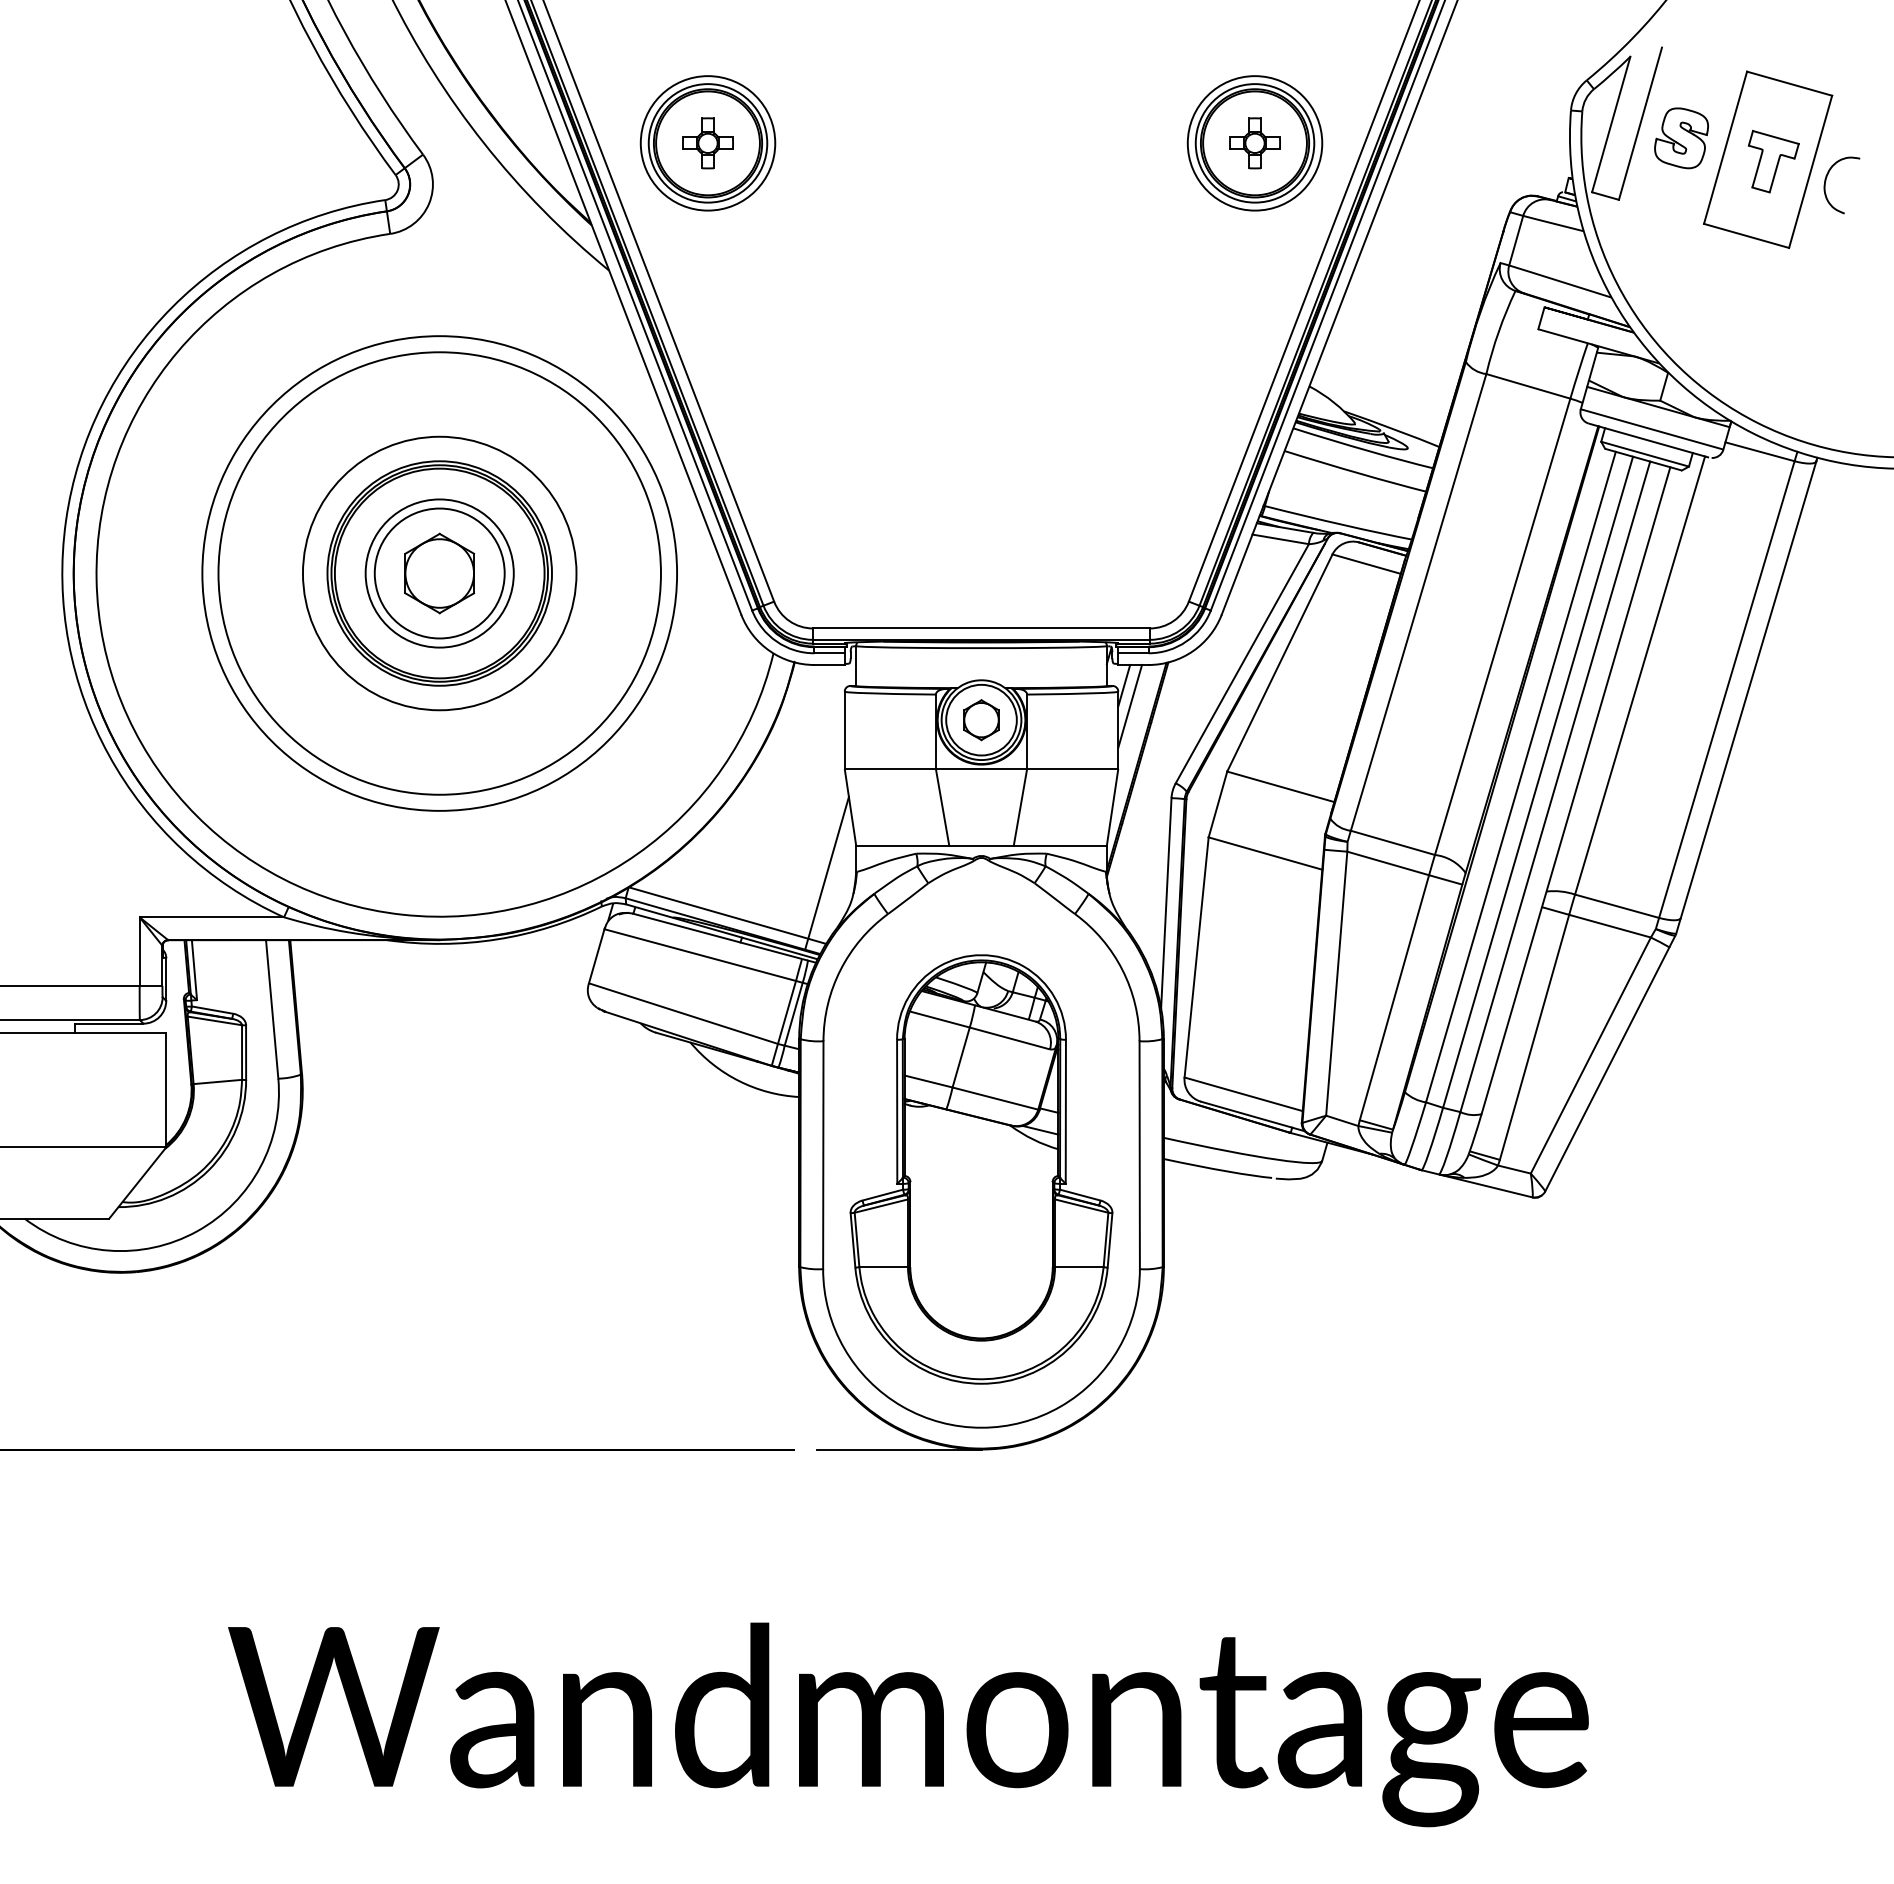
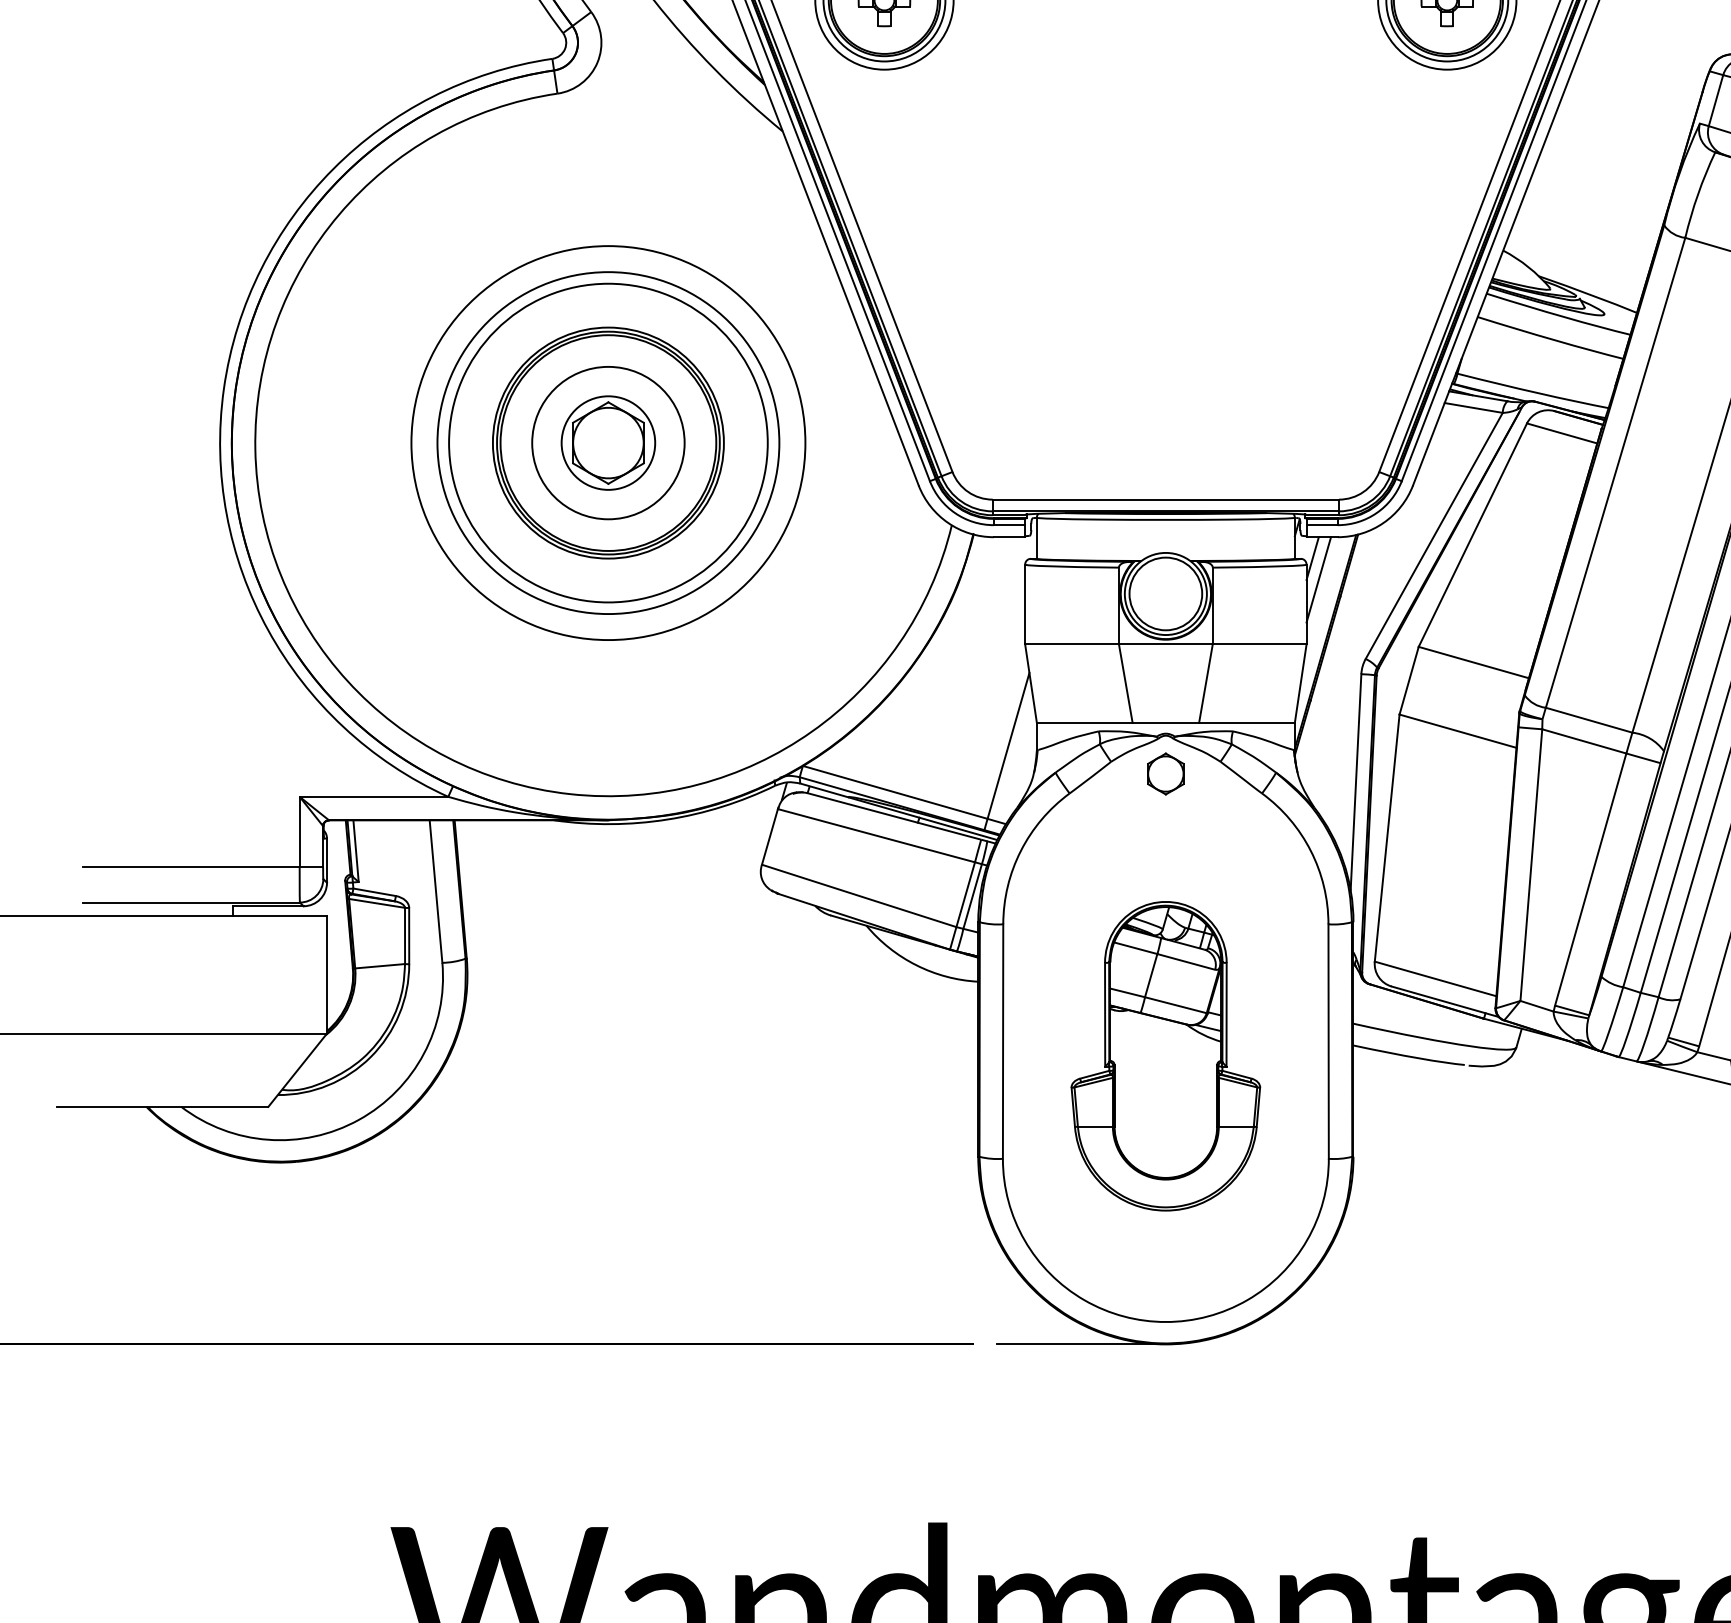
circle: (439, 573) -> (608, 443), size x0.7
circle: (439, 573) -> (608, 443), size x0.7
circle: (439, 573) -> (608, 443), size x0.7
circle: (439, 573) -> (608, 443), size x1.4
part: (981, 720) -> (1165, 774), moved
part: (981, 1169) -> (1165, 1056), size x0.7

